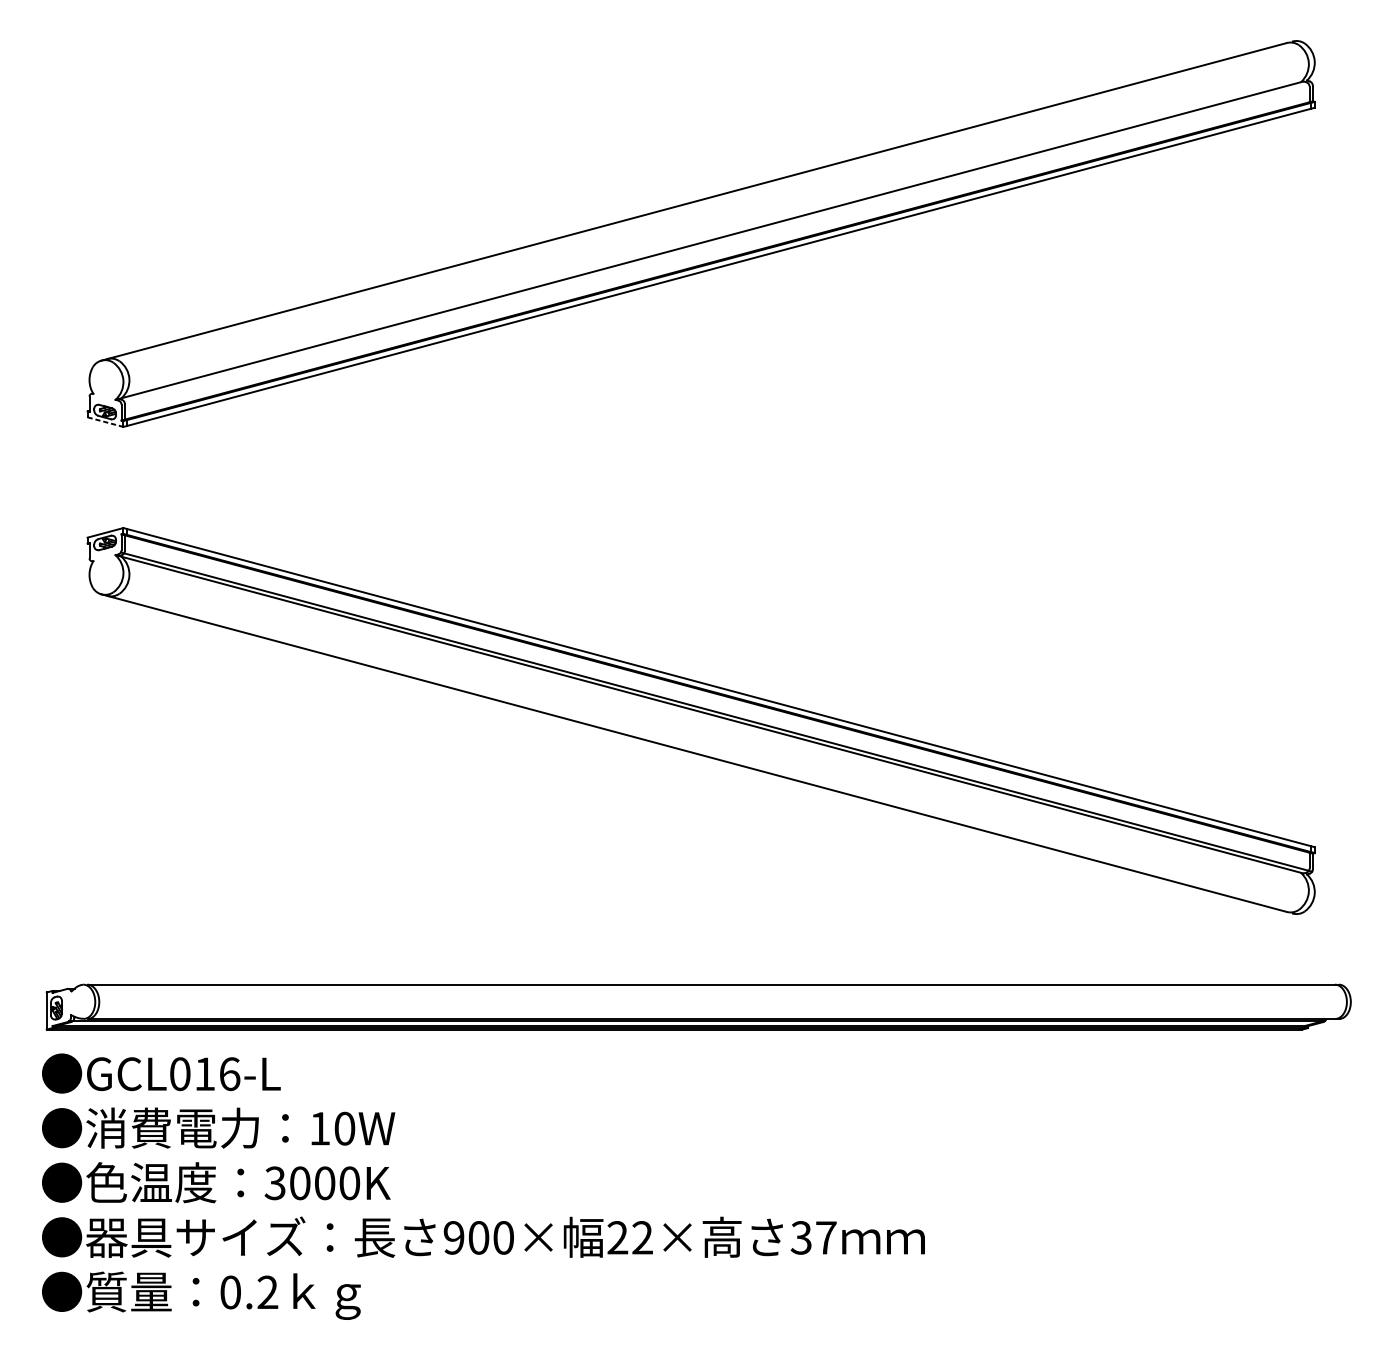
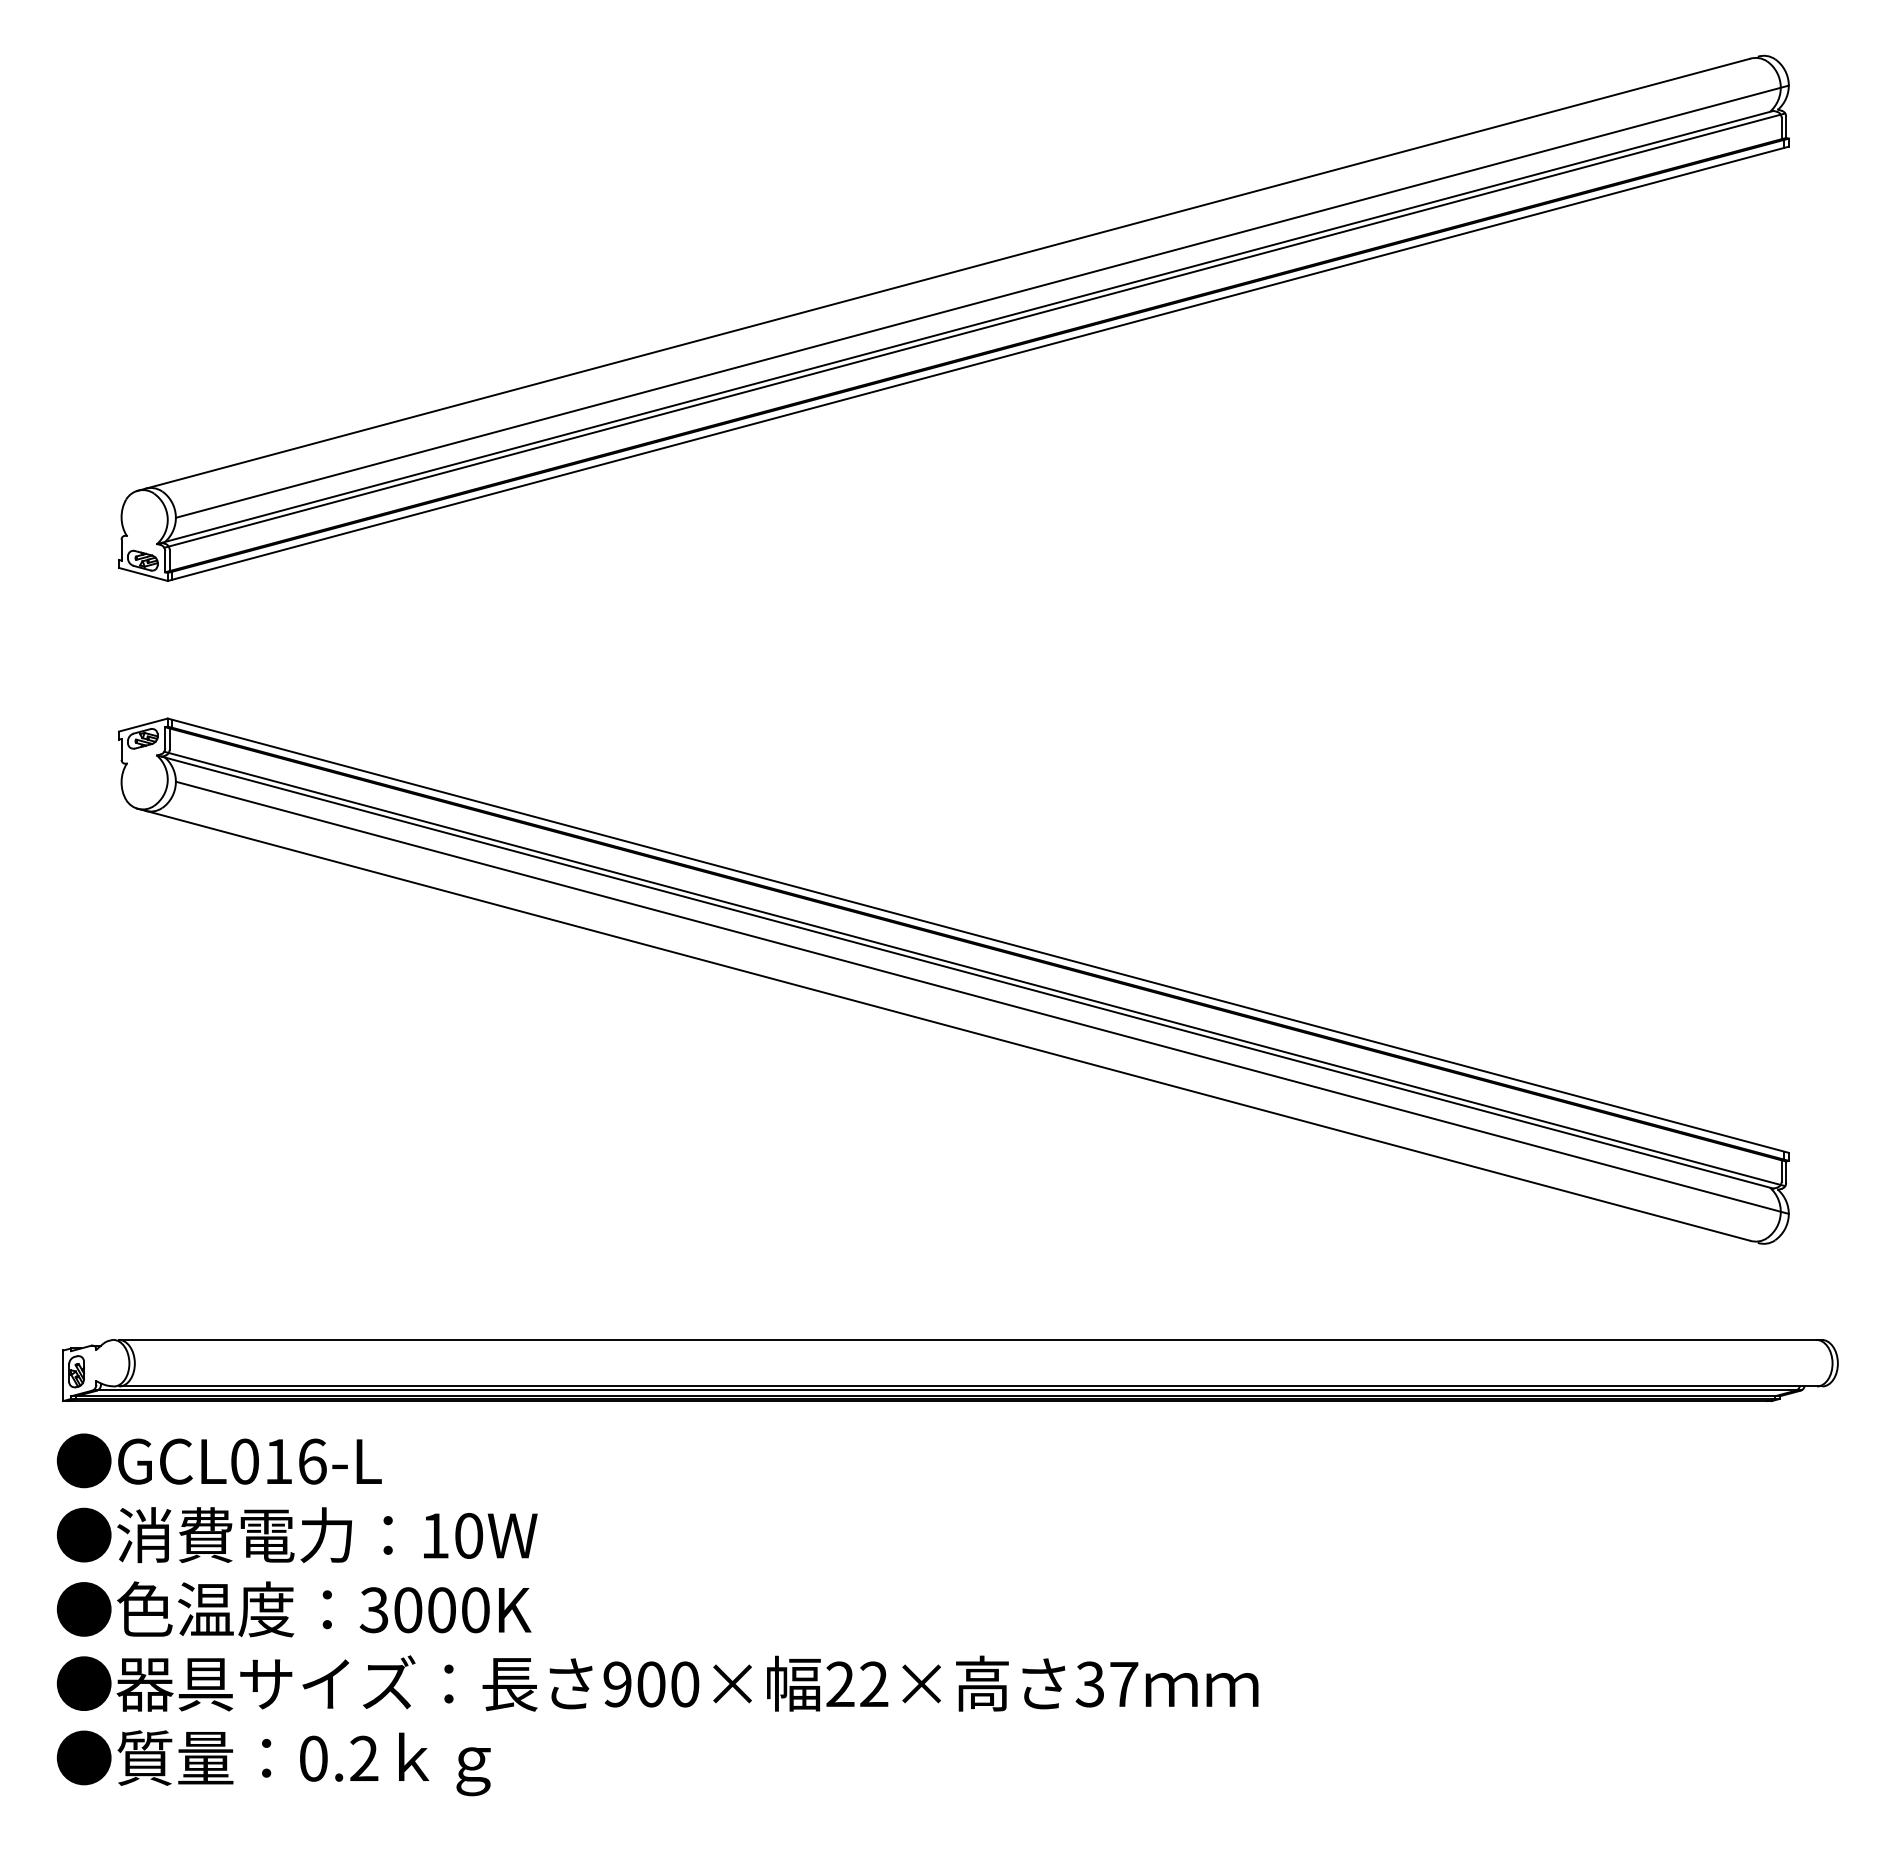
line: (721, 221) -> (981, 301), added
line: (716, 242) -> (974, 330), added
line: (105, 422) -> (143, 574), dashed -> solid
line: (721, 733) -> (981, 997), added

